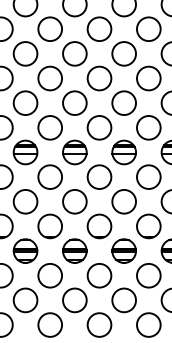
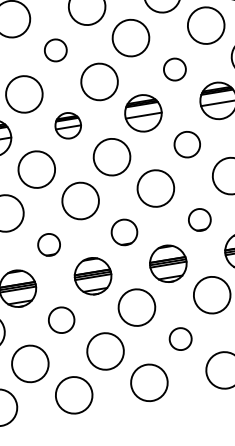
circle: (74, 102) -> (55, 49), size x0.6
circle: (148, 127) -> (174, 69), size x0.6
part: (74, 152) -> (67, 125), size x0.7
circle: (148, 176) -> (186, 143), size x0.7
part: (49, 226) -> (48, 245), size x0.6
part: (99, 226) -> (124, 232), size x0.7
part: (148, 226) -> (199, 220), size x0.6
circle: (49, 275) -> (60, 319), size x0.7
circle: (123, 300) -> (179, 339), size x0.6

